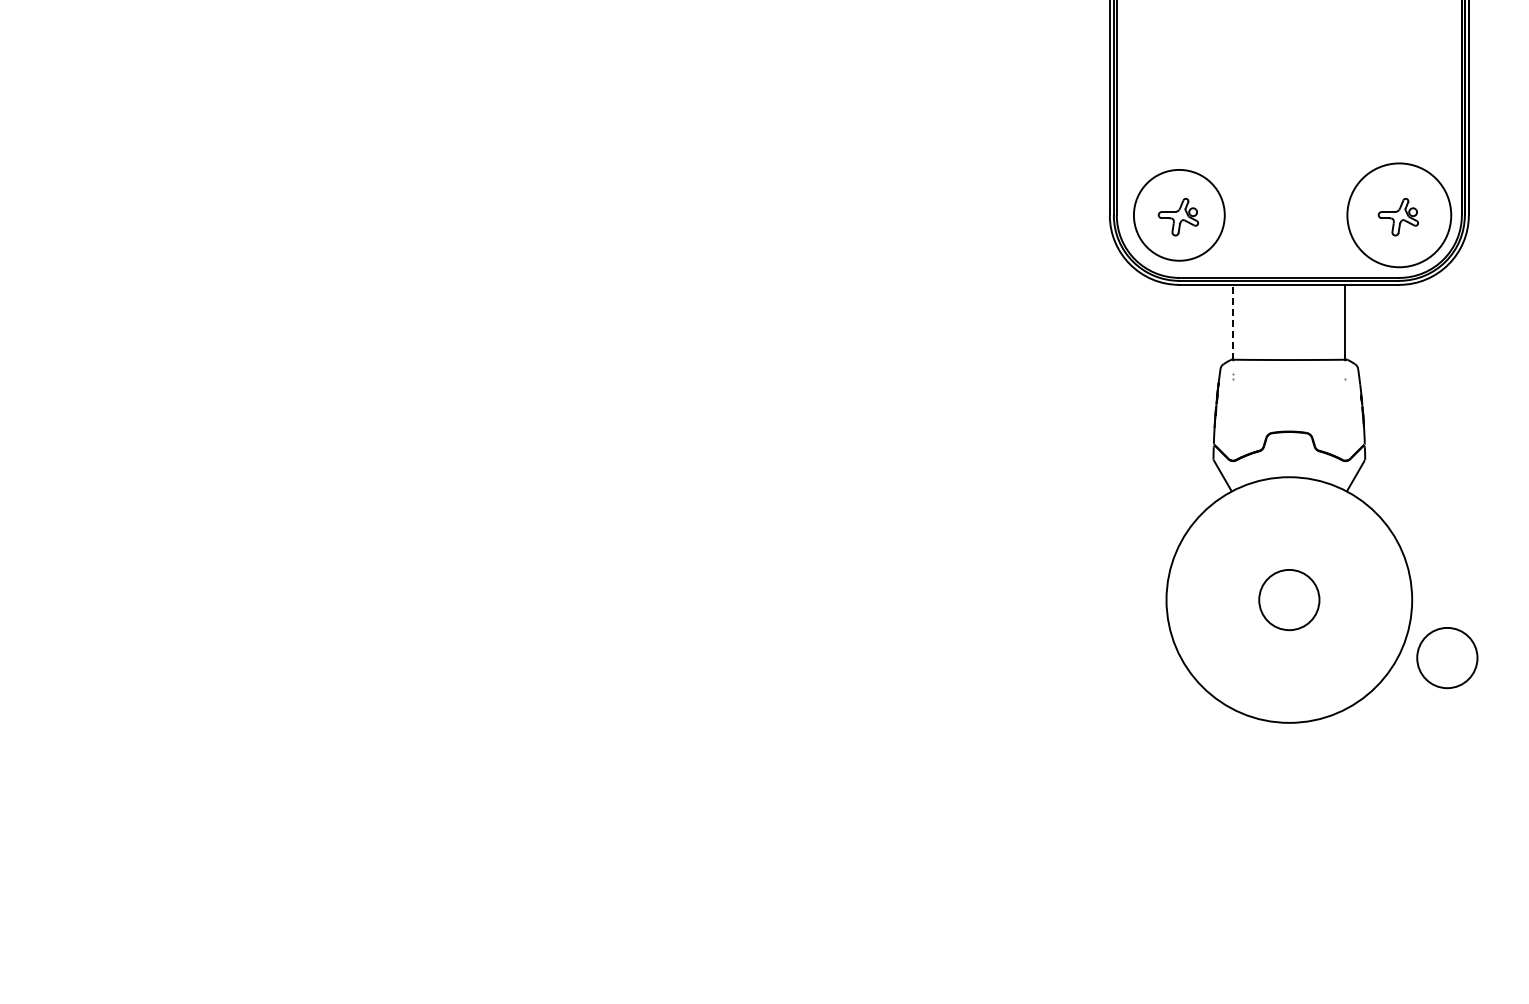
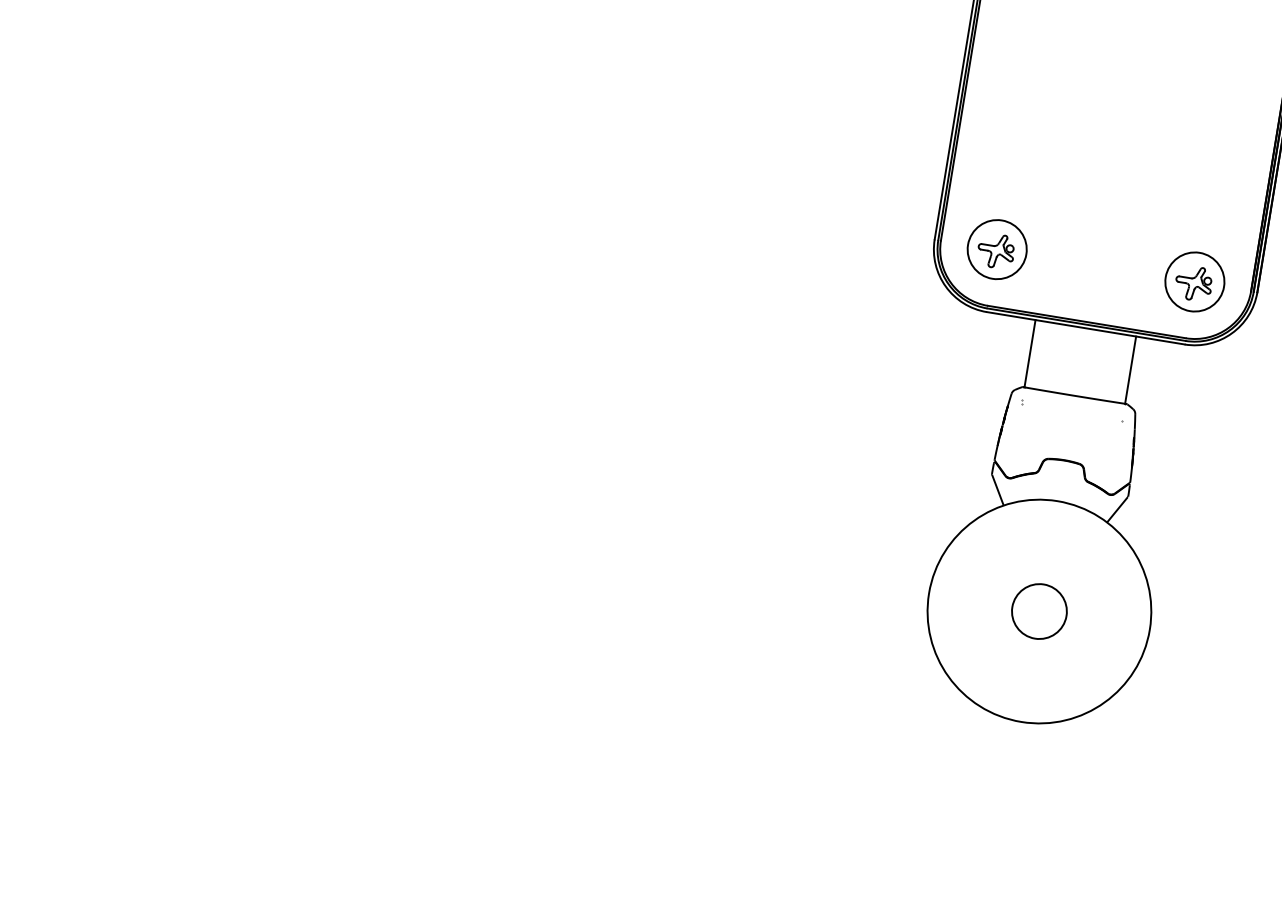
circle: (1178, 214) -> (996, 248), size x0.71
circle: (1398, 214) -> (1194, 281), size x0.62
line: (1233, 321) -> (1030, 353), dashed -> solid
circle: (1447, 658) -> (1172, 687), removed

